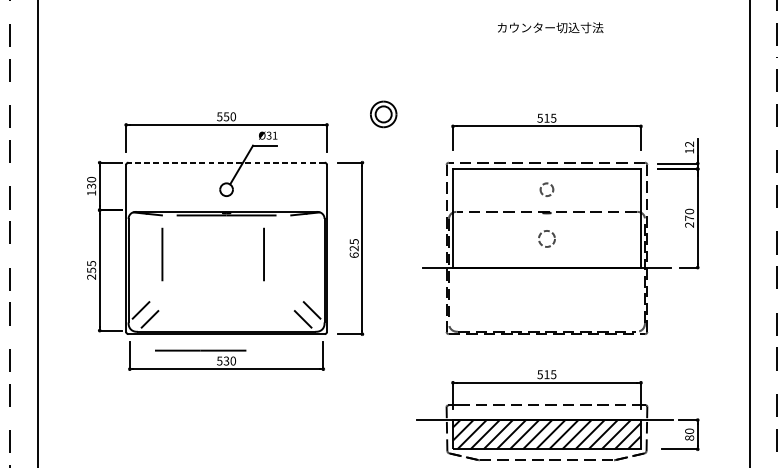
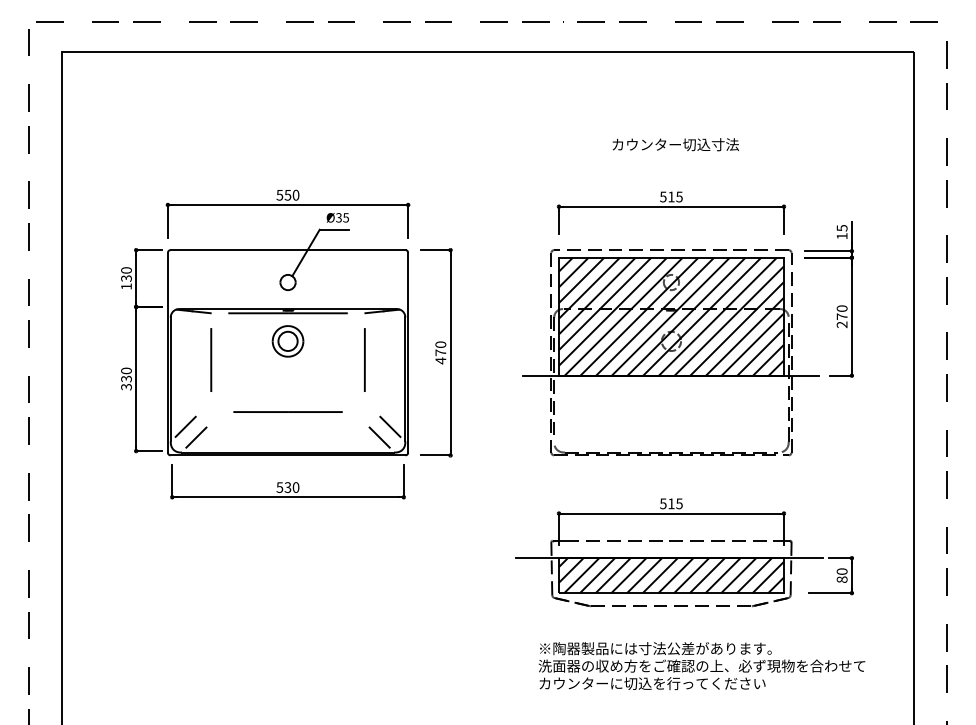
text: (550, 27) -> (675, 144), moved
part: (383, 114) -> (287, 341), moved
text: (274, 135) -> (345, 217), Ø31 -> Ø35
text: (689, 144) -> (841, 228), 12 -> 15
line: (226, 162) -> (287, 250), dashed -> solid
hatch: (546, 218) -> (670, 316), added
text: (353, 248) -> (440, 352), 625 -> 470
line: (263, 254) -> (364, 359), moved
text: (91, 269) -> (126, 378), 255 -> 330
line: (200, 350) -> (287, 411), moved

